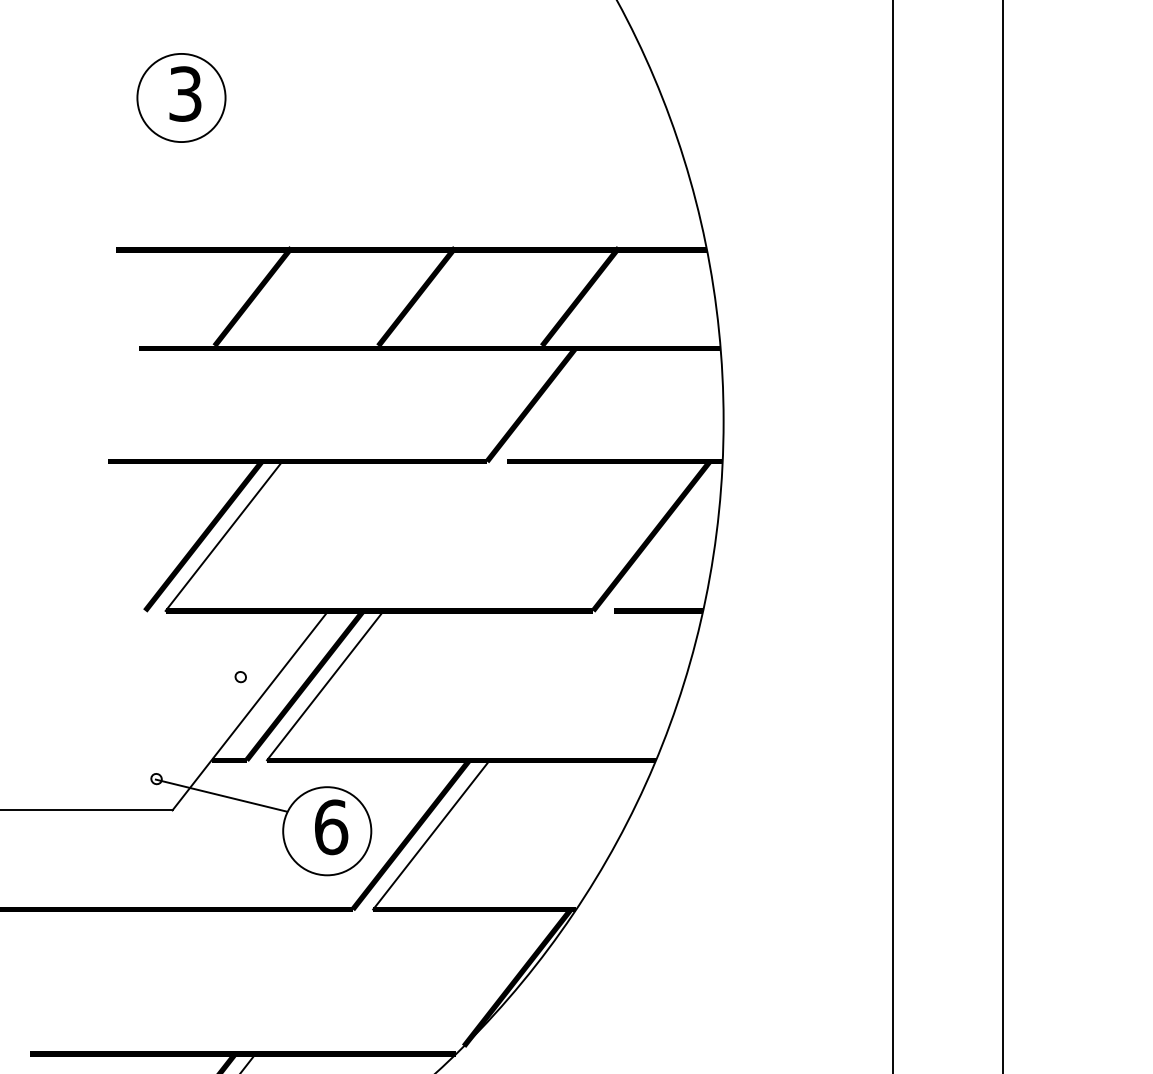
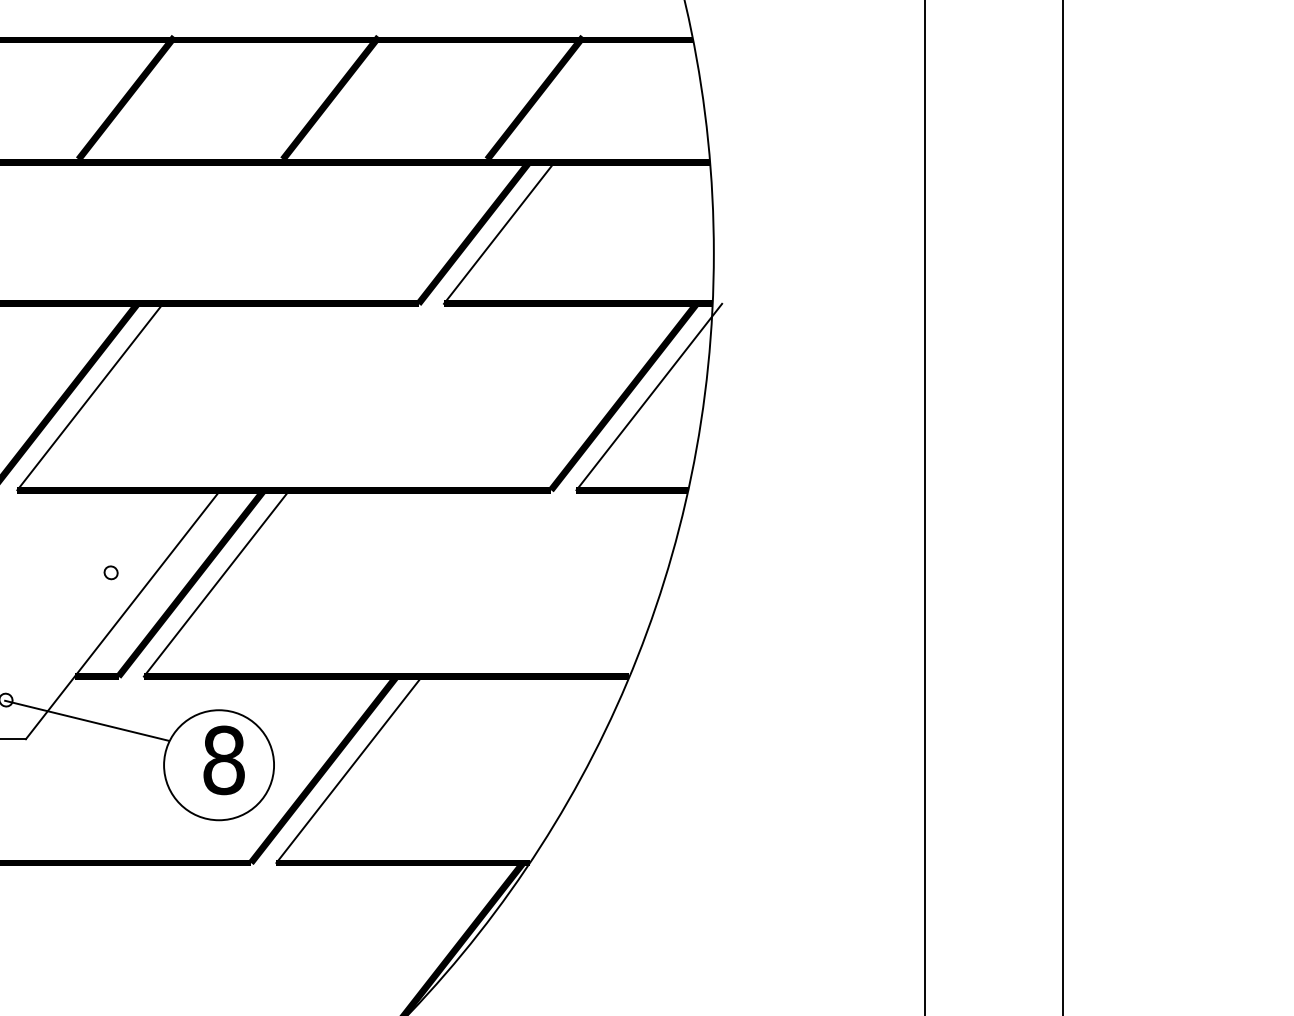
line: (551, 404) -> (499, 232), added
line: (671, 535) -> (648, 396), added
text: (331, 827) -> (224, 760), 6 -> 8

